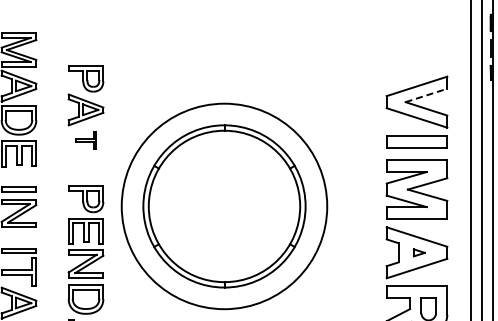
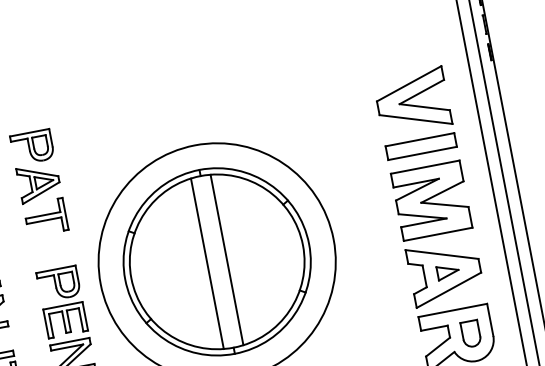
line: (426, 95) -> (421, 92), dashed -> solid
part: (85, 140) -> (45, 217), size x1.67
line: (215, 206) -> (207, 263), added
line: (233, 206) -> (227, 259), added
part: (419, 252) -> (448, 271), size x1.67

